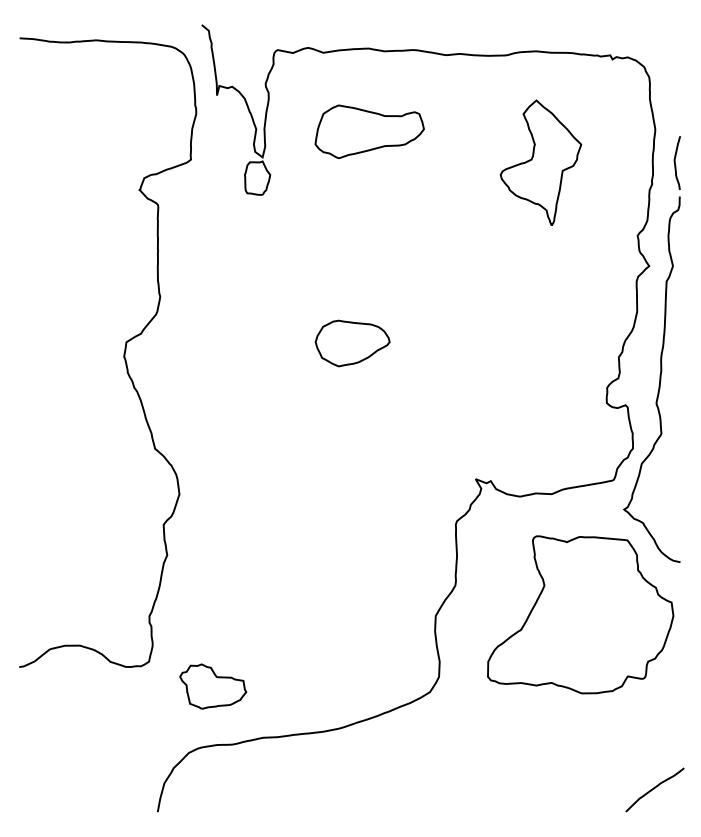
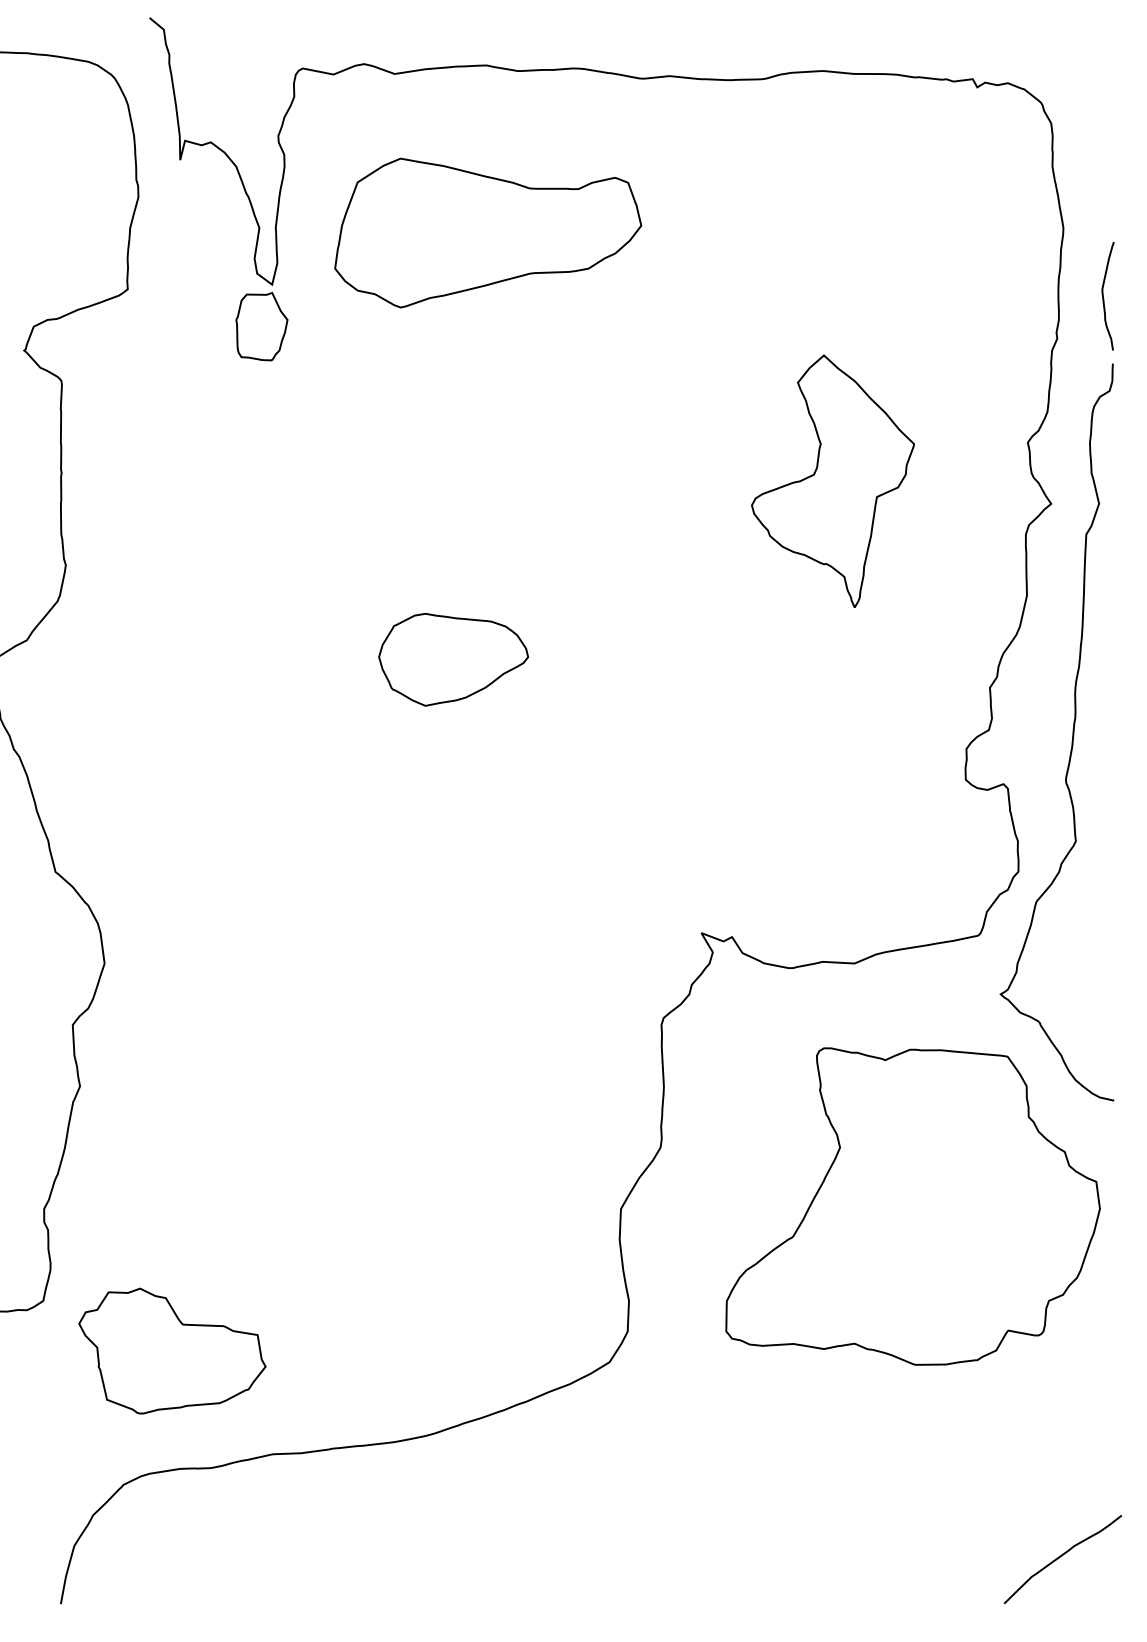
part: (369, 131) -> (487, 232), size x1.4
part: (540, 162) -> (832, 480), moved
part: (213, 686) -> (173, 1350), size x1.4

